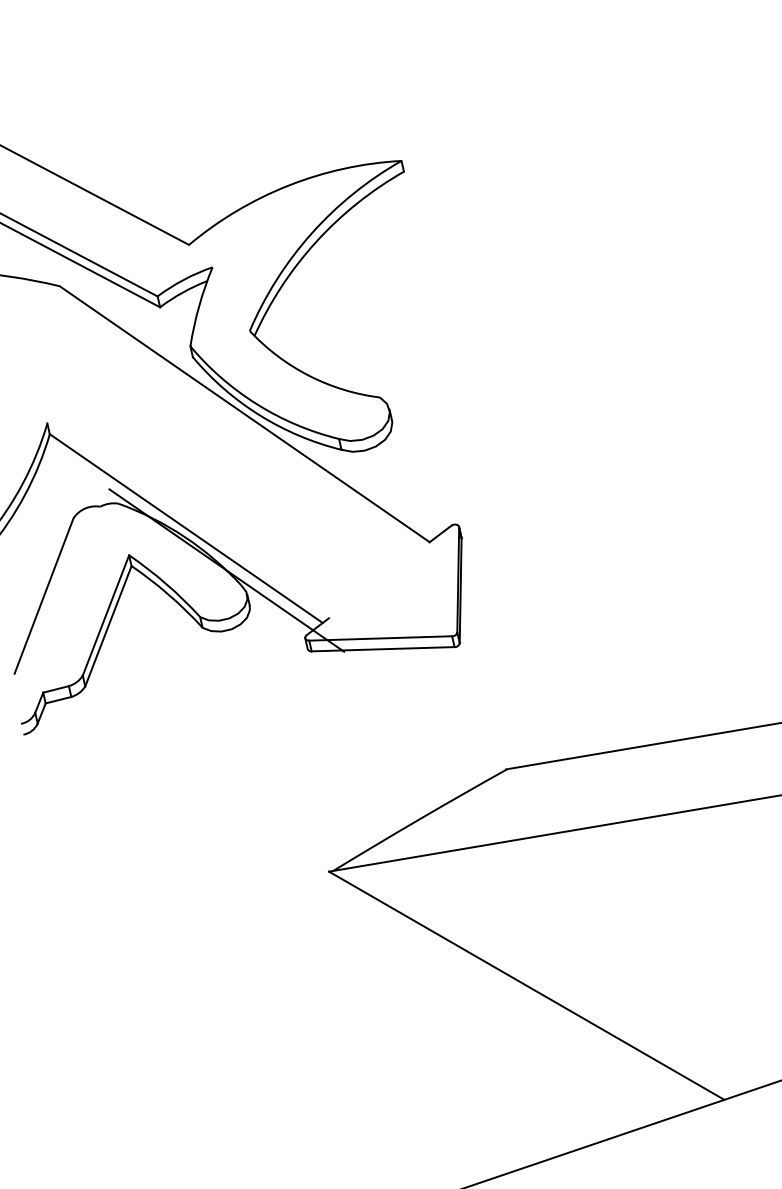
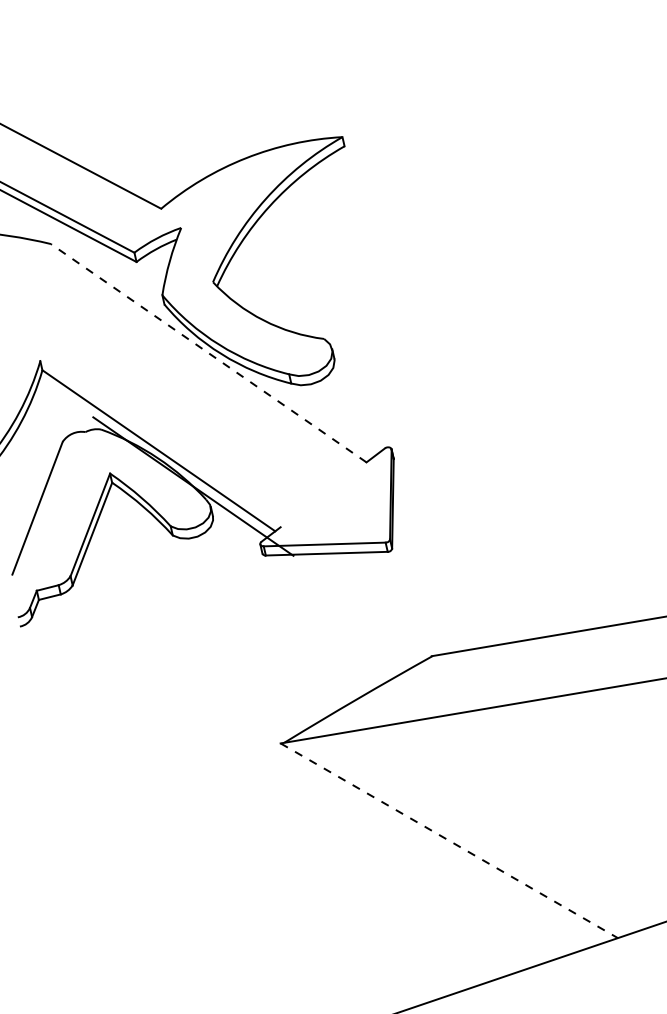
line: (244, 414) -> (208, 353), solid -> dashed
line: (527, 985) -> (449, 840), solid -> dashed

